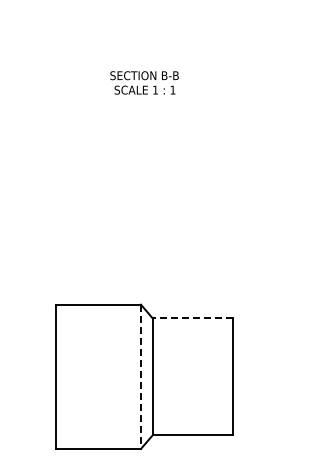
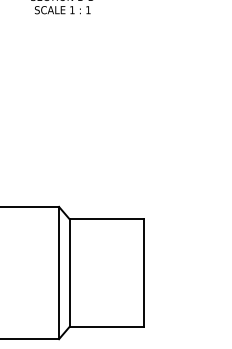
line: (192, 318) -> (106, 219), dashed -> solid
line: (140, 377) -> (58, 273), dashed -> solid

